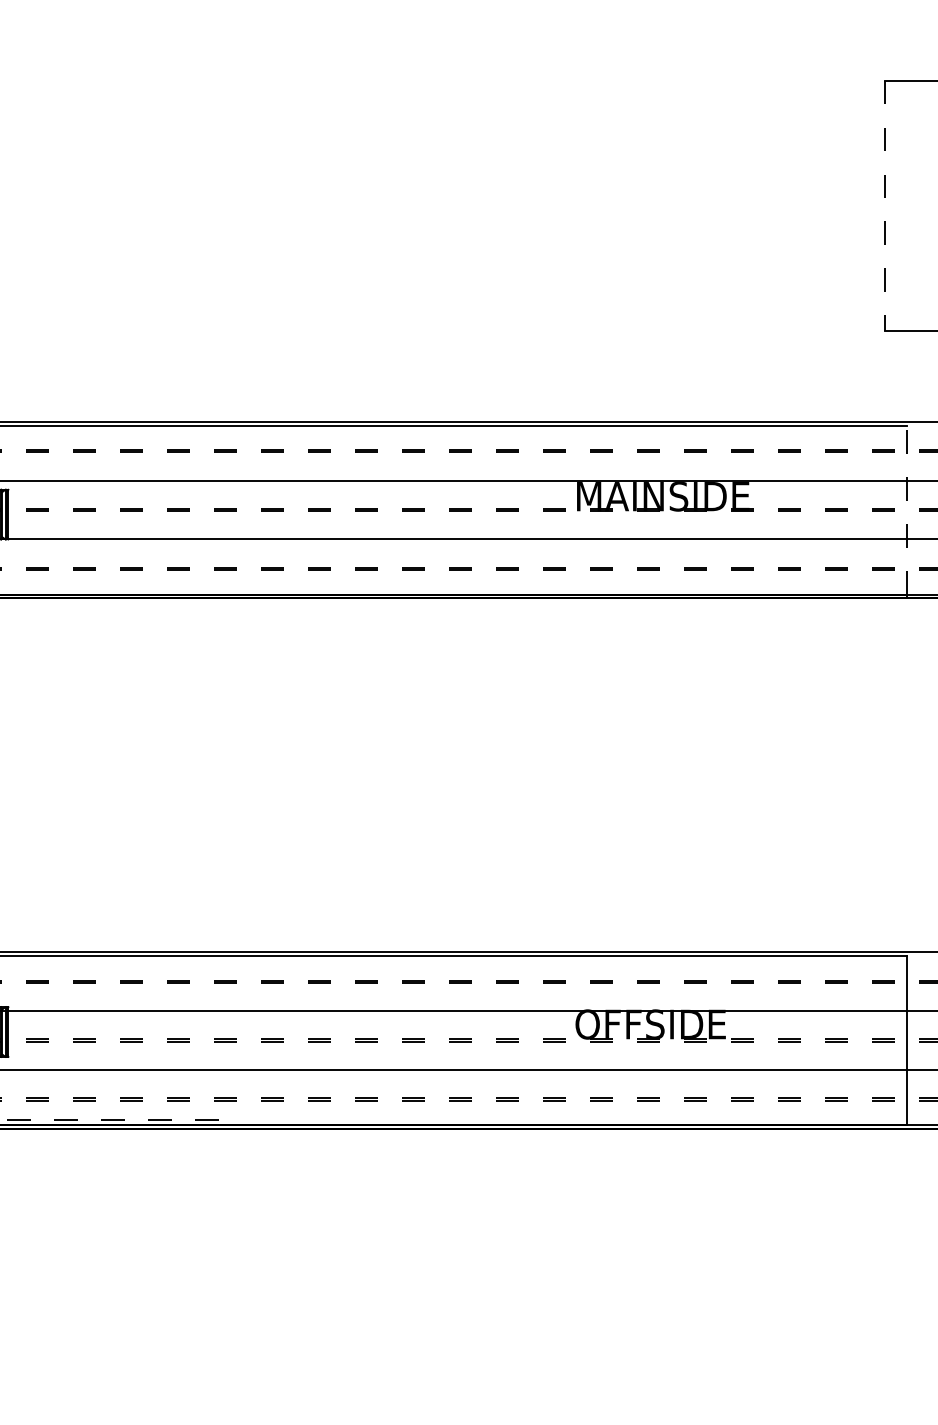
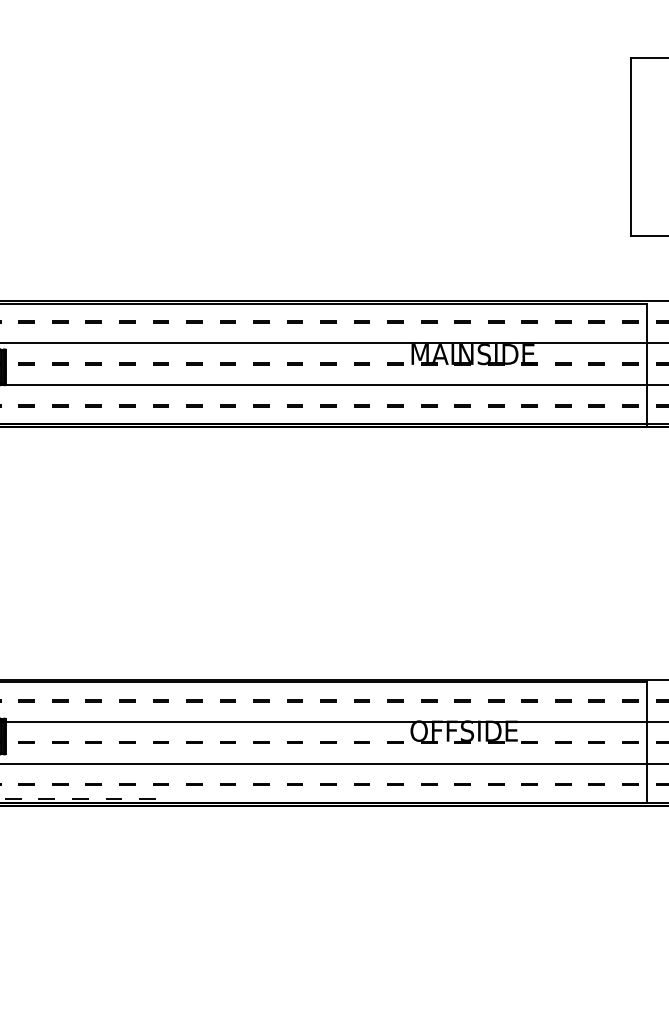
line: (884, 206) -> (631, 147), dashed -> solid
line: (906, 509) -> (646, 363), dashed -> solid

